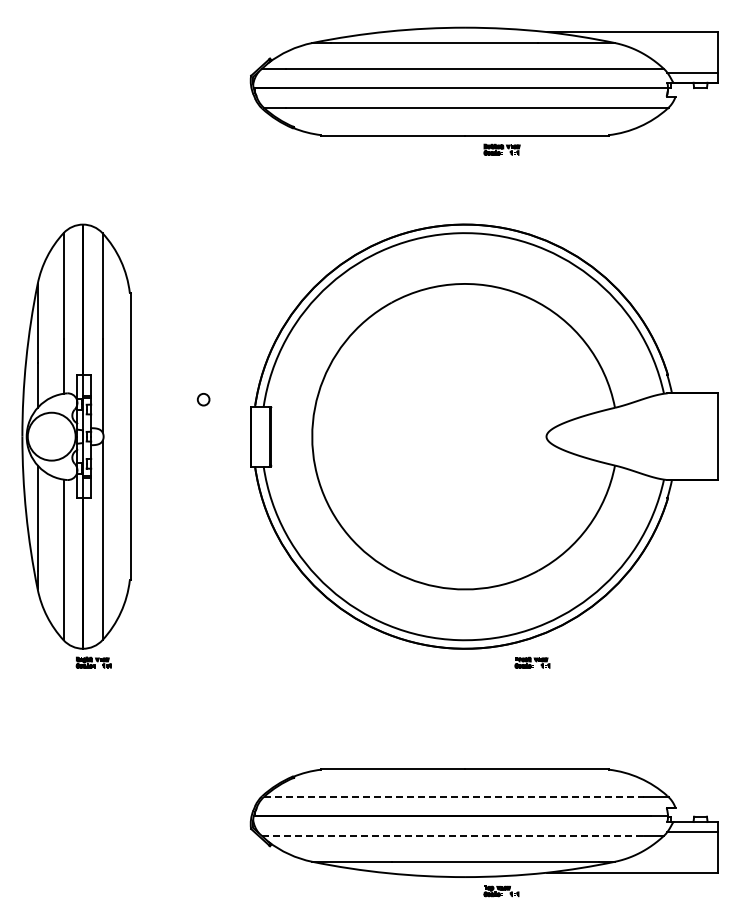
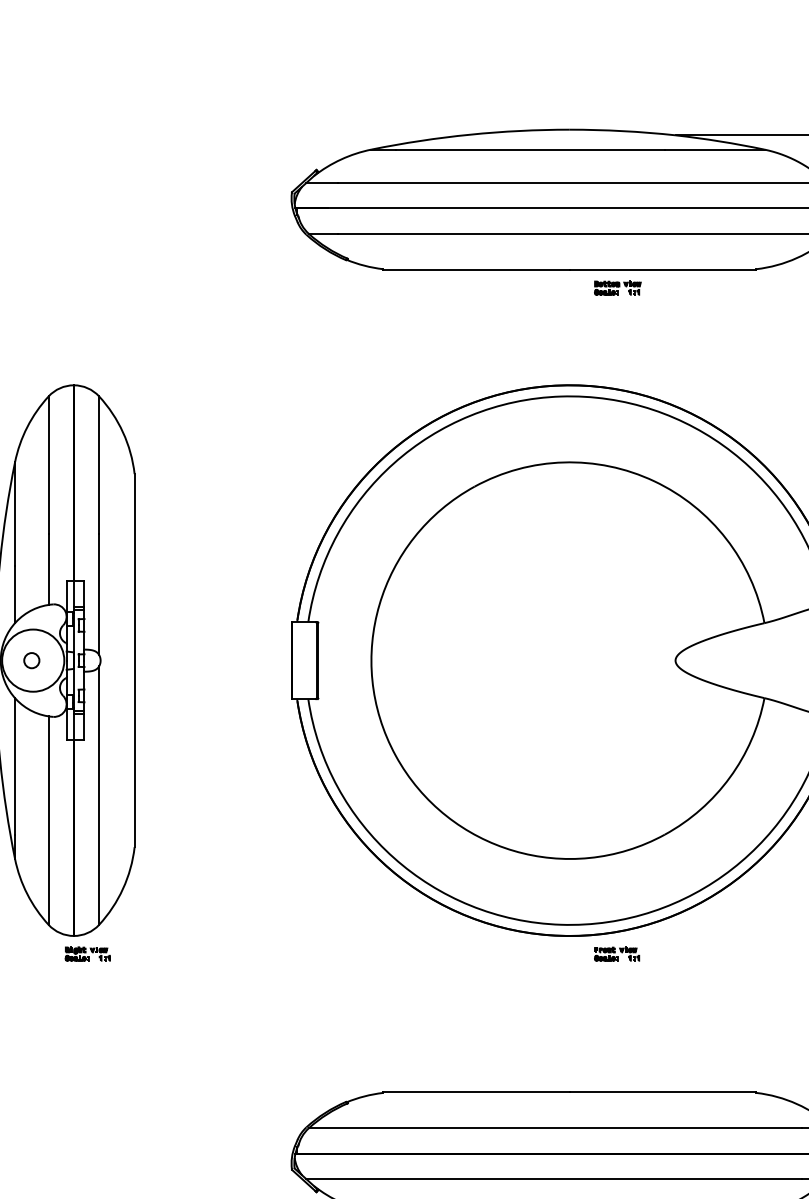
circle: (203, 399) -> (31, 660), moved
part: (532, 662) -> (617, 953), moved
line: (453, 797) -> (554, 1129), dashed -> solid
line: (452, 835) -> (553, 1178), dashed -> solid

